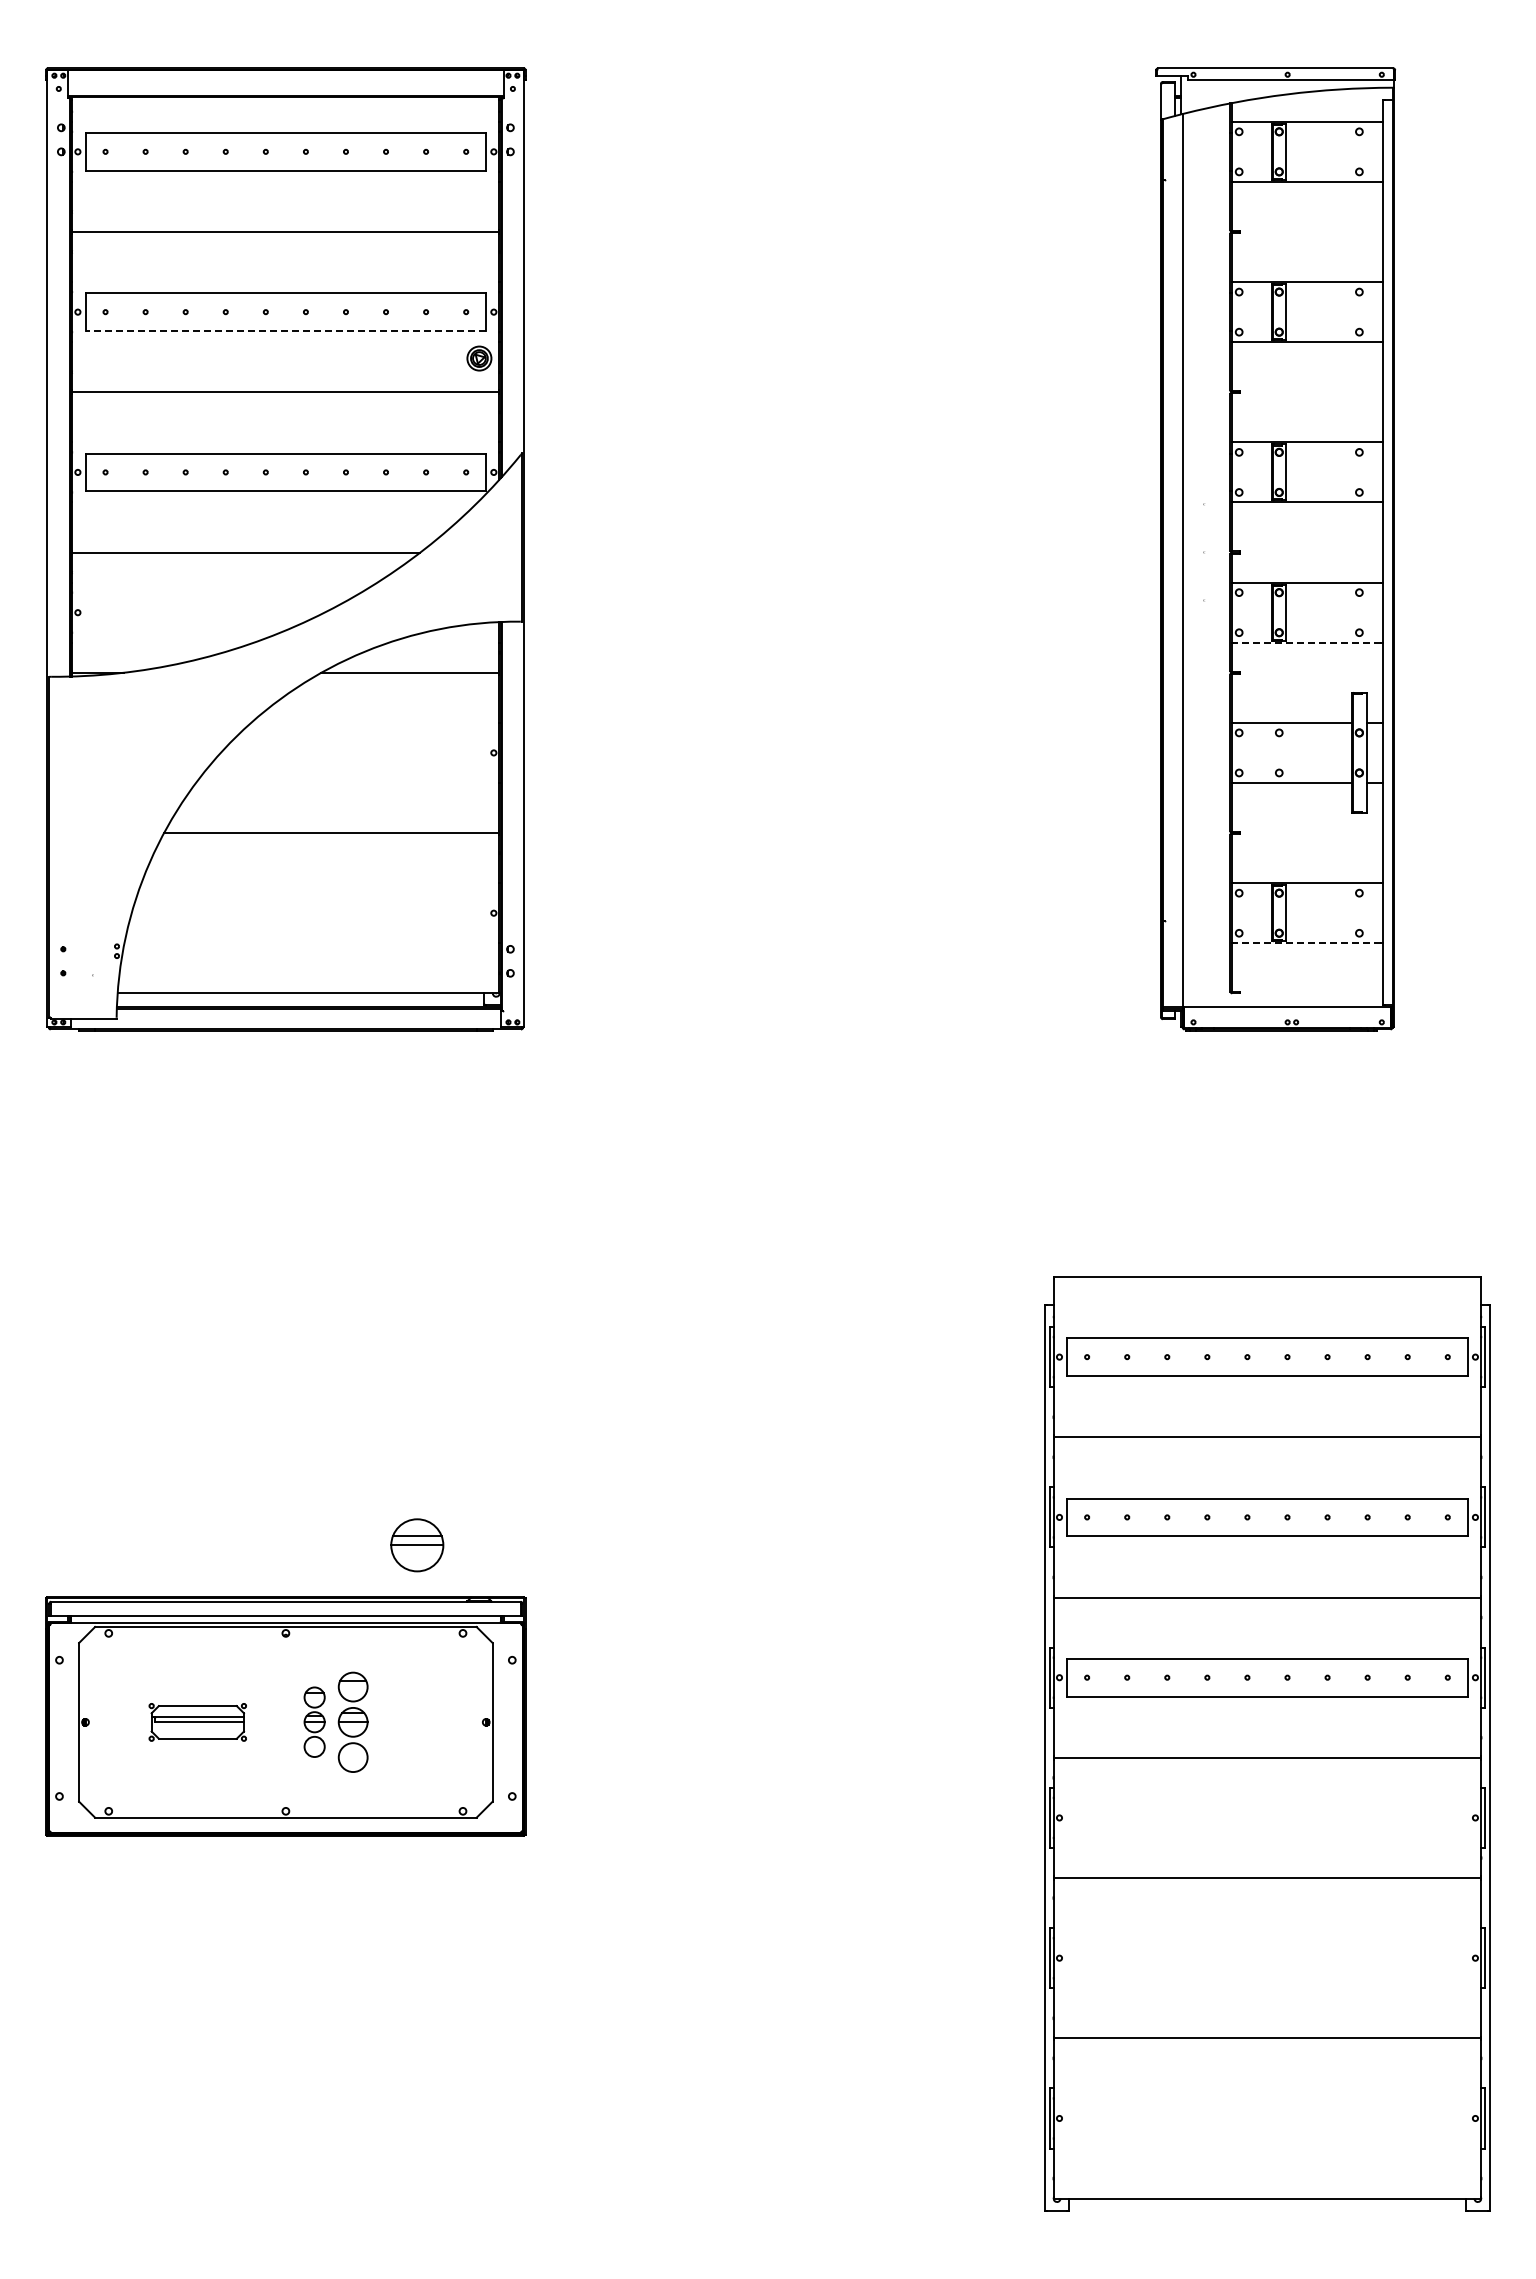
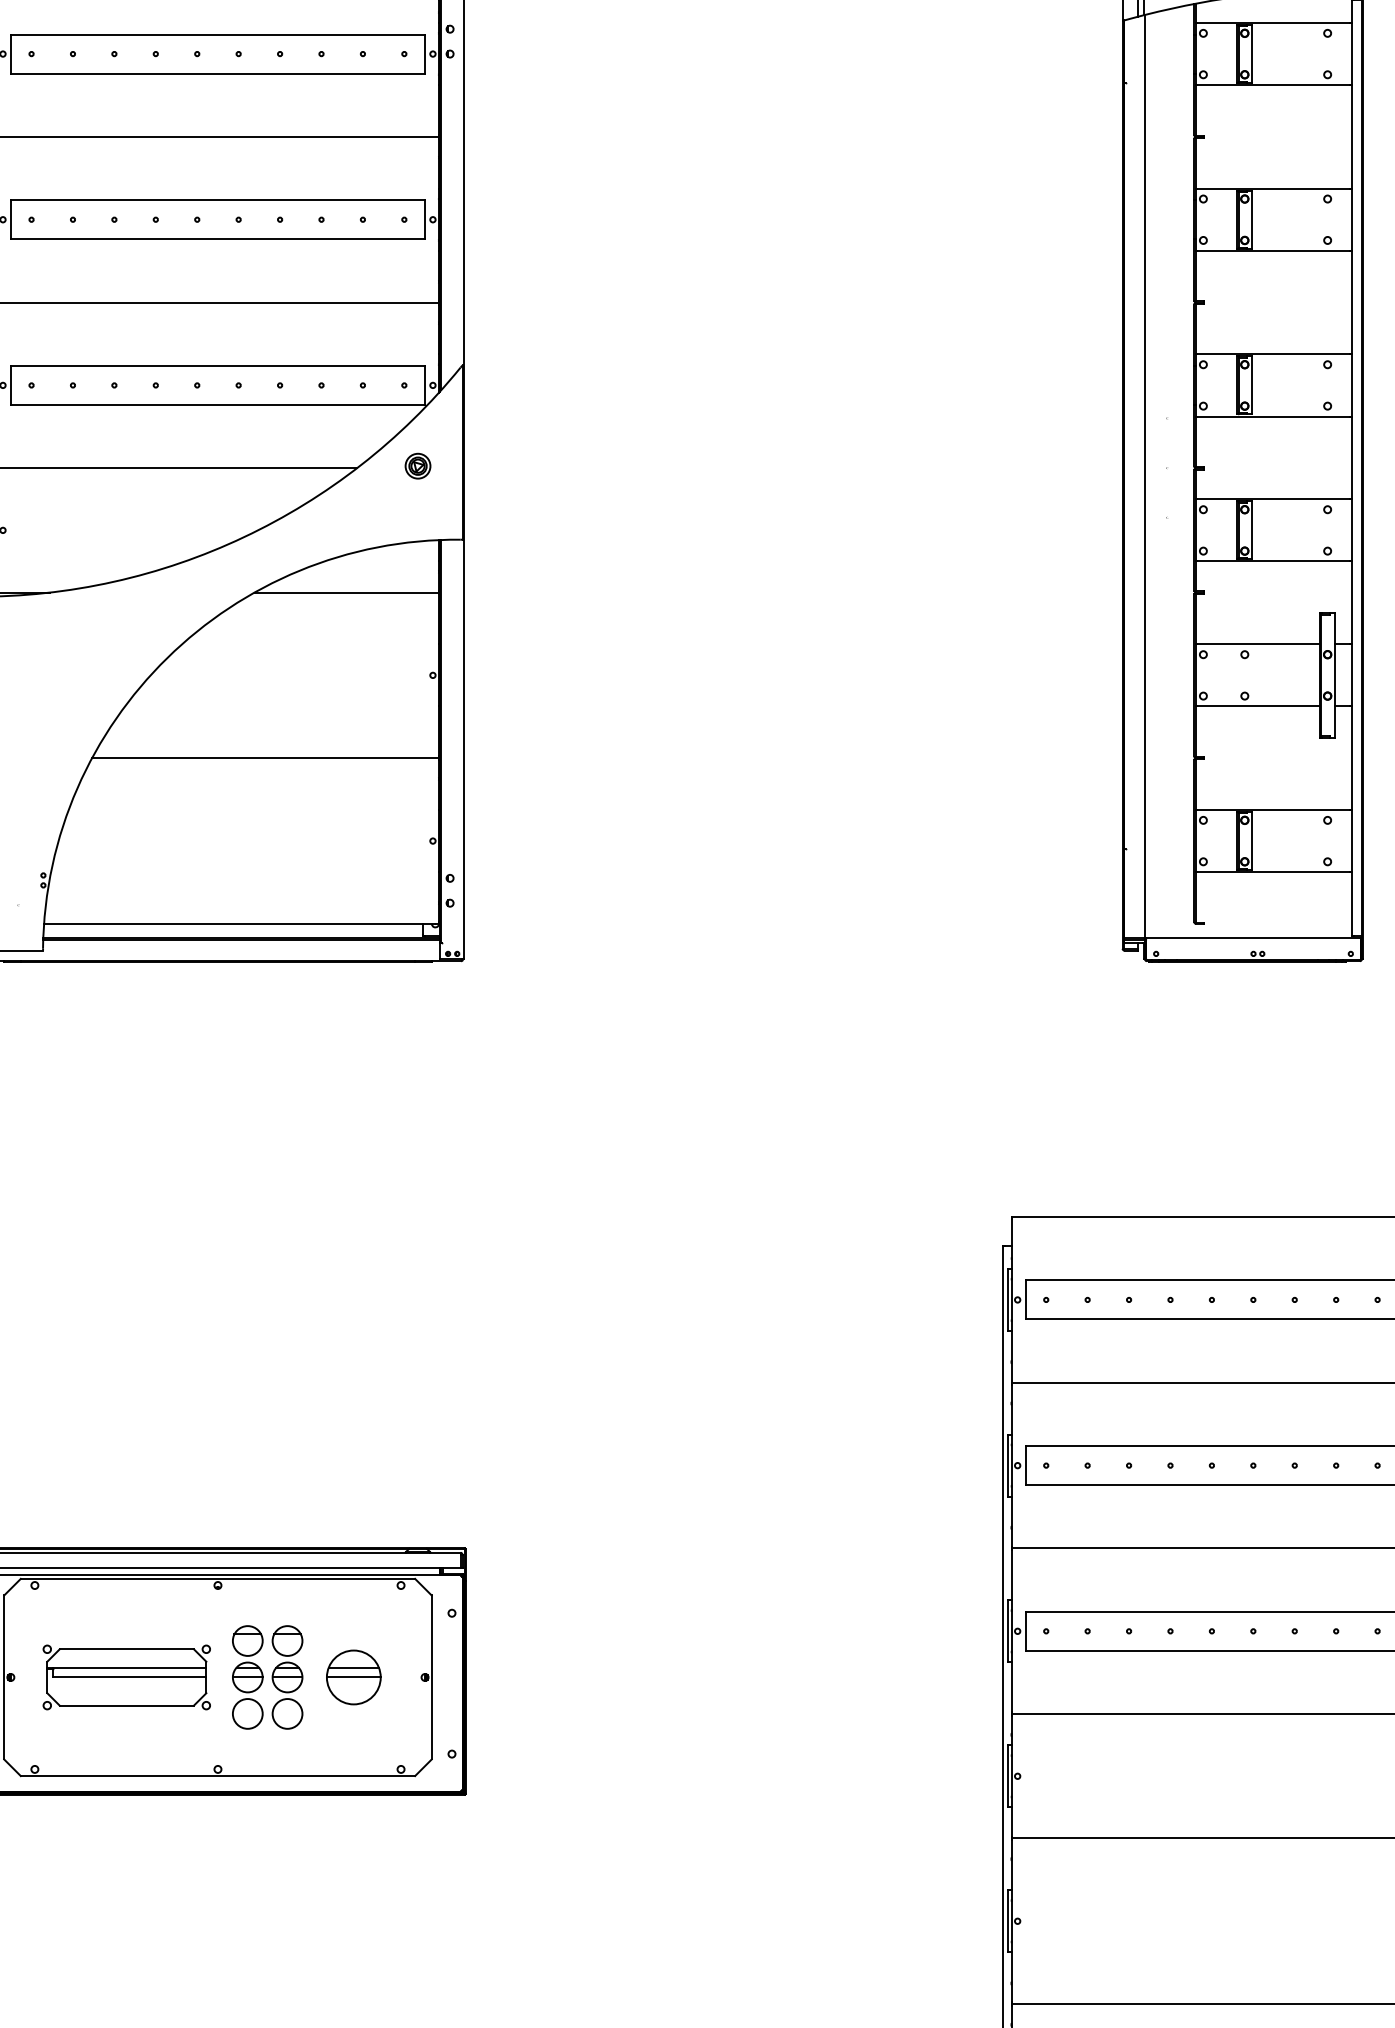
line: (285, 330) -> (217, 238), dashed -> solid
part: (479, 358) -> (418, 466), moved
line: (1307, 642) -> (1274, 561), dashed -> solid
line: (1307, 943) -> (1274, 872), dashed -> solid
part: (417, 1545) -> (354, 1677), moved
part: (314, 1721) -> (247, 1676), size x1.43
part: (197, 1722) -> (126, 1677), size x1.67

